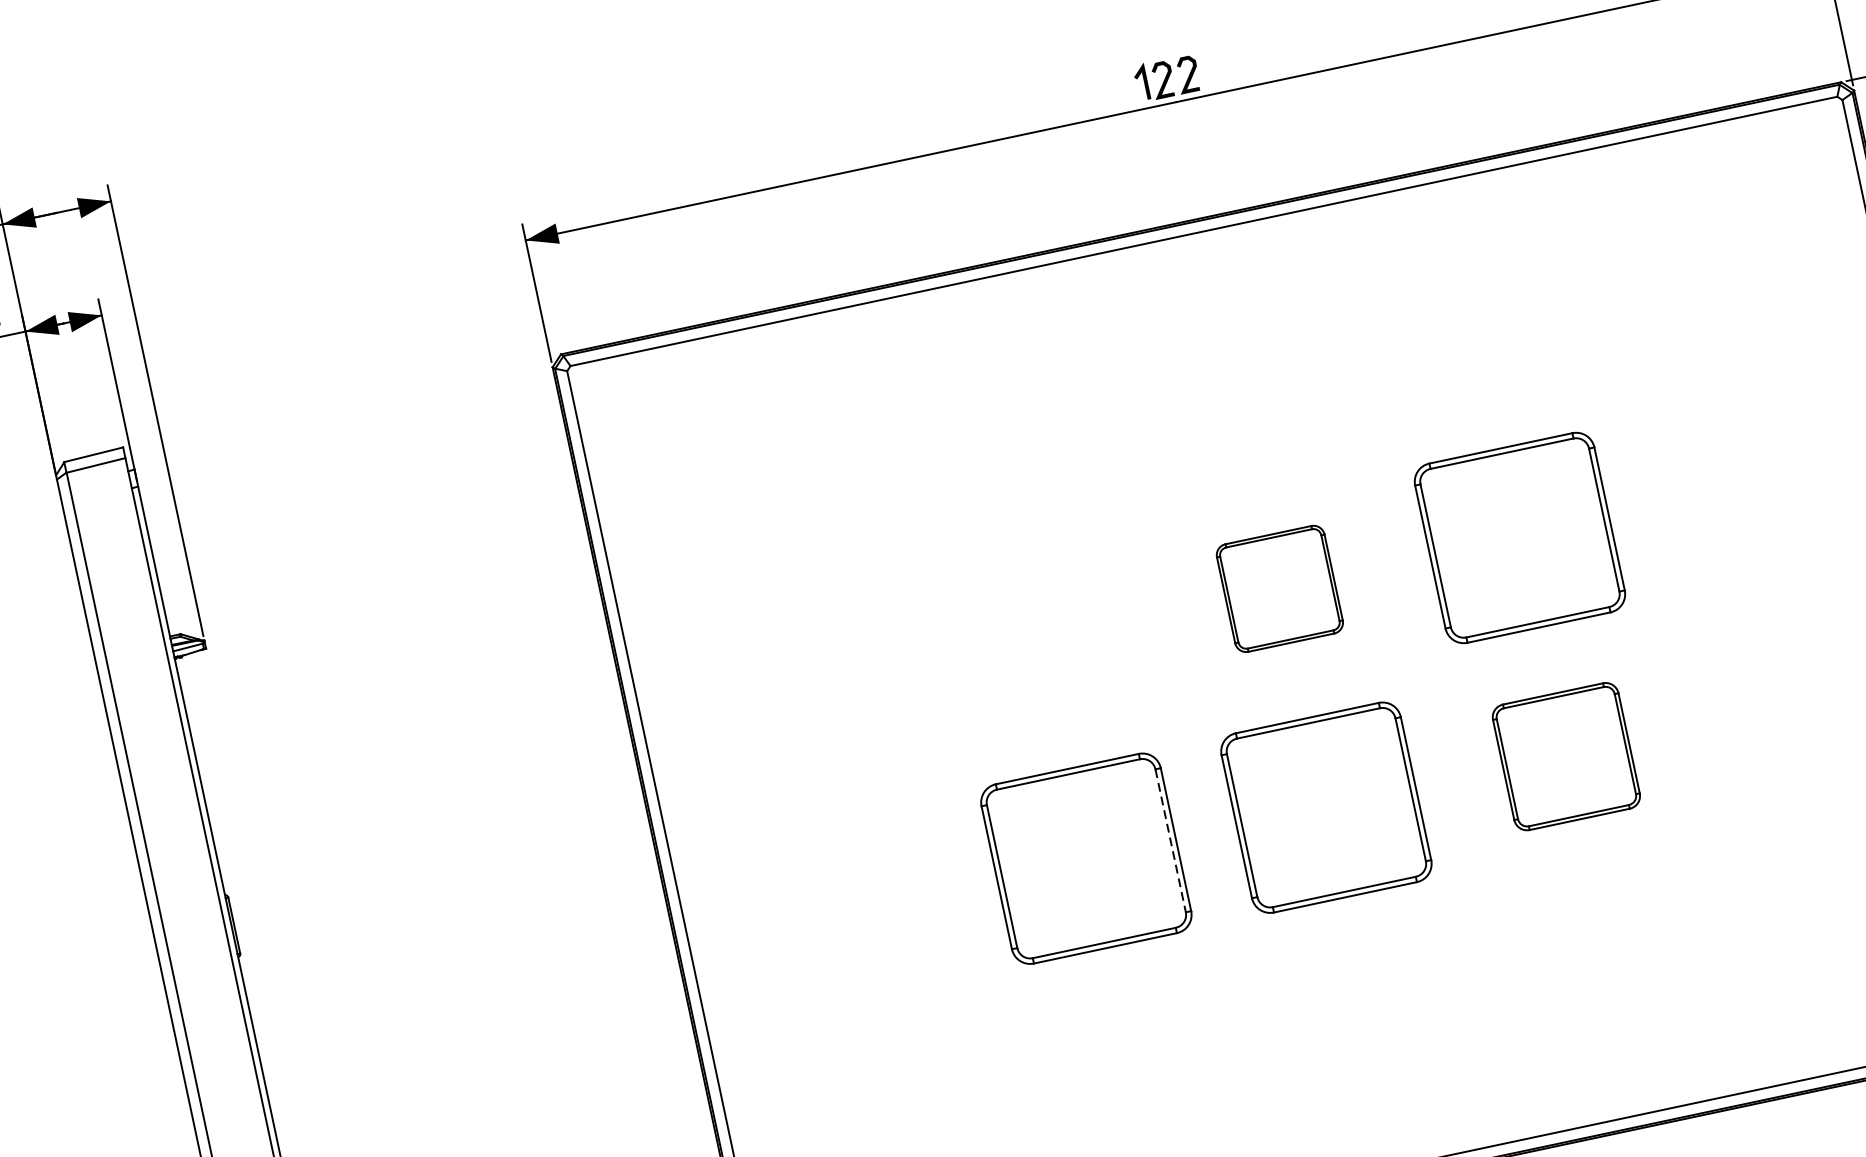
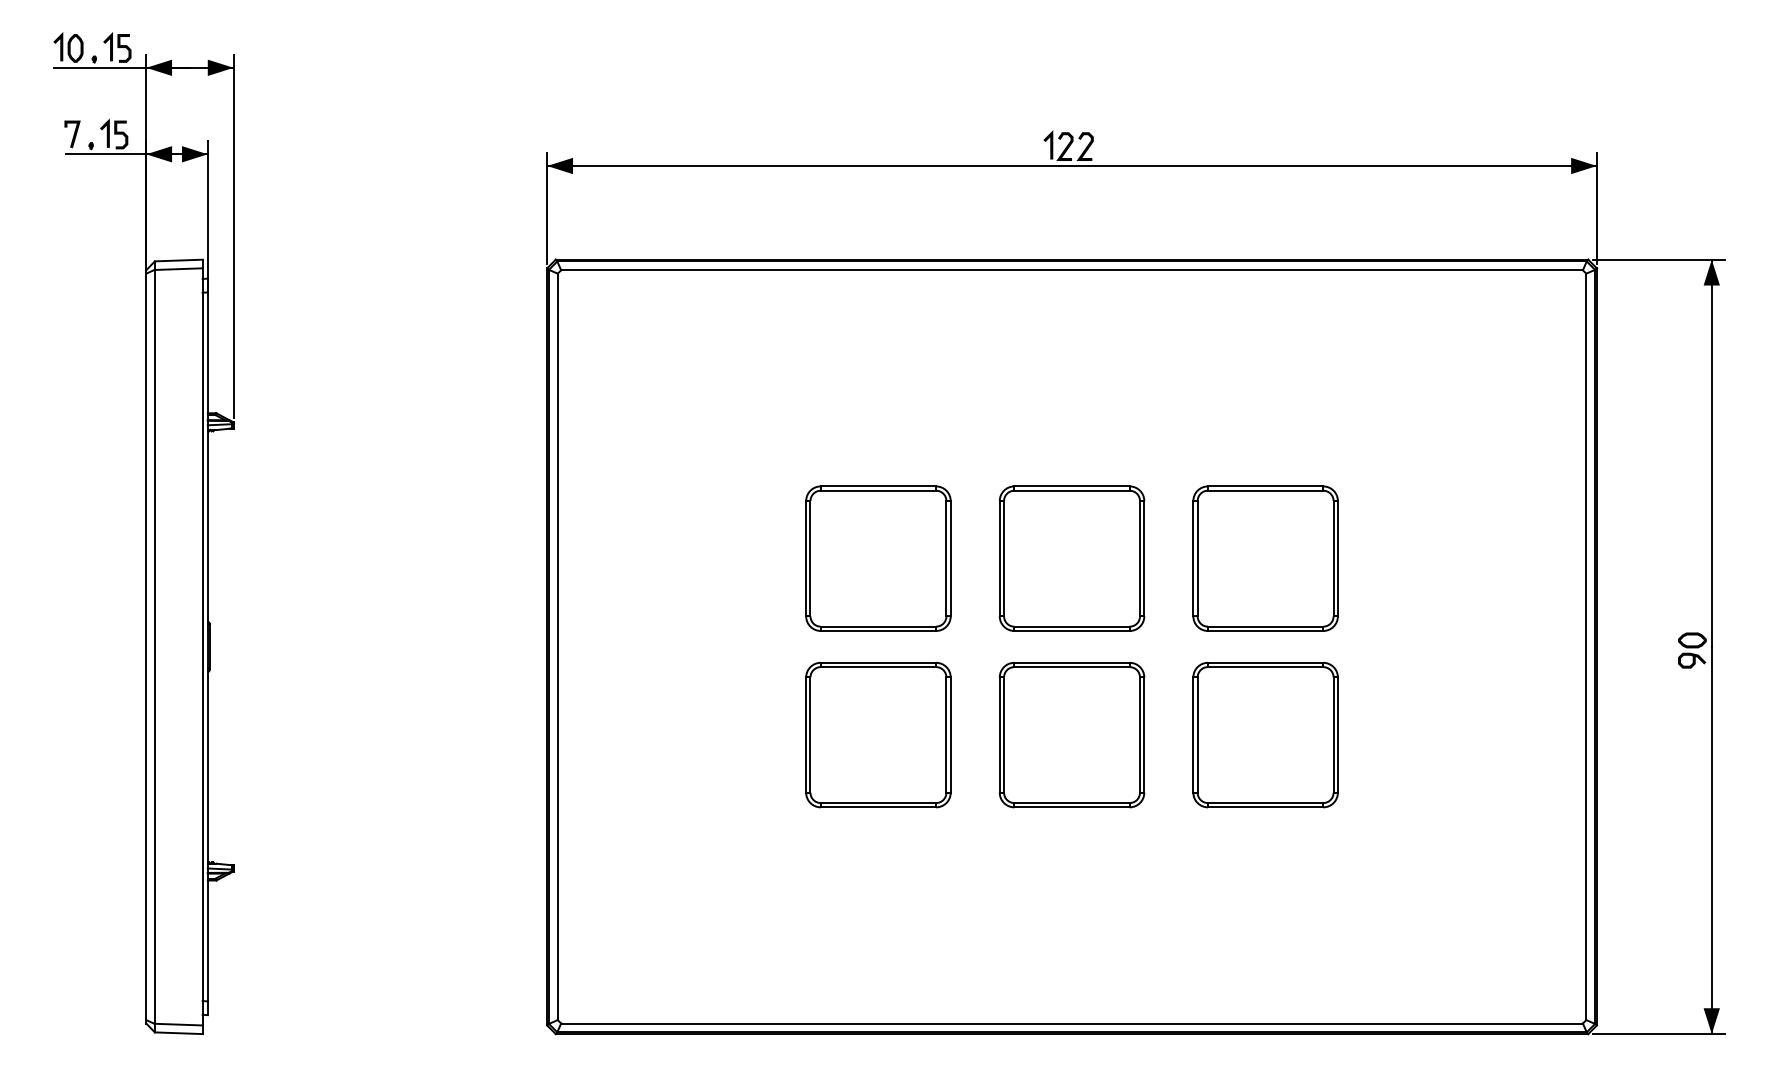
part: (1279, 588) -> (1071, 558), size x1.67
part: (1039, 639) -> (878, 558), added
part: (1566, 756) -> (1265, 734), size x1.43
line: (1170, 841) -> (946, 735), dashed -> solid

